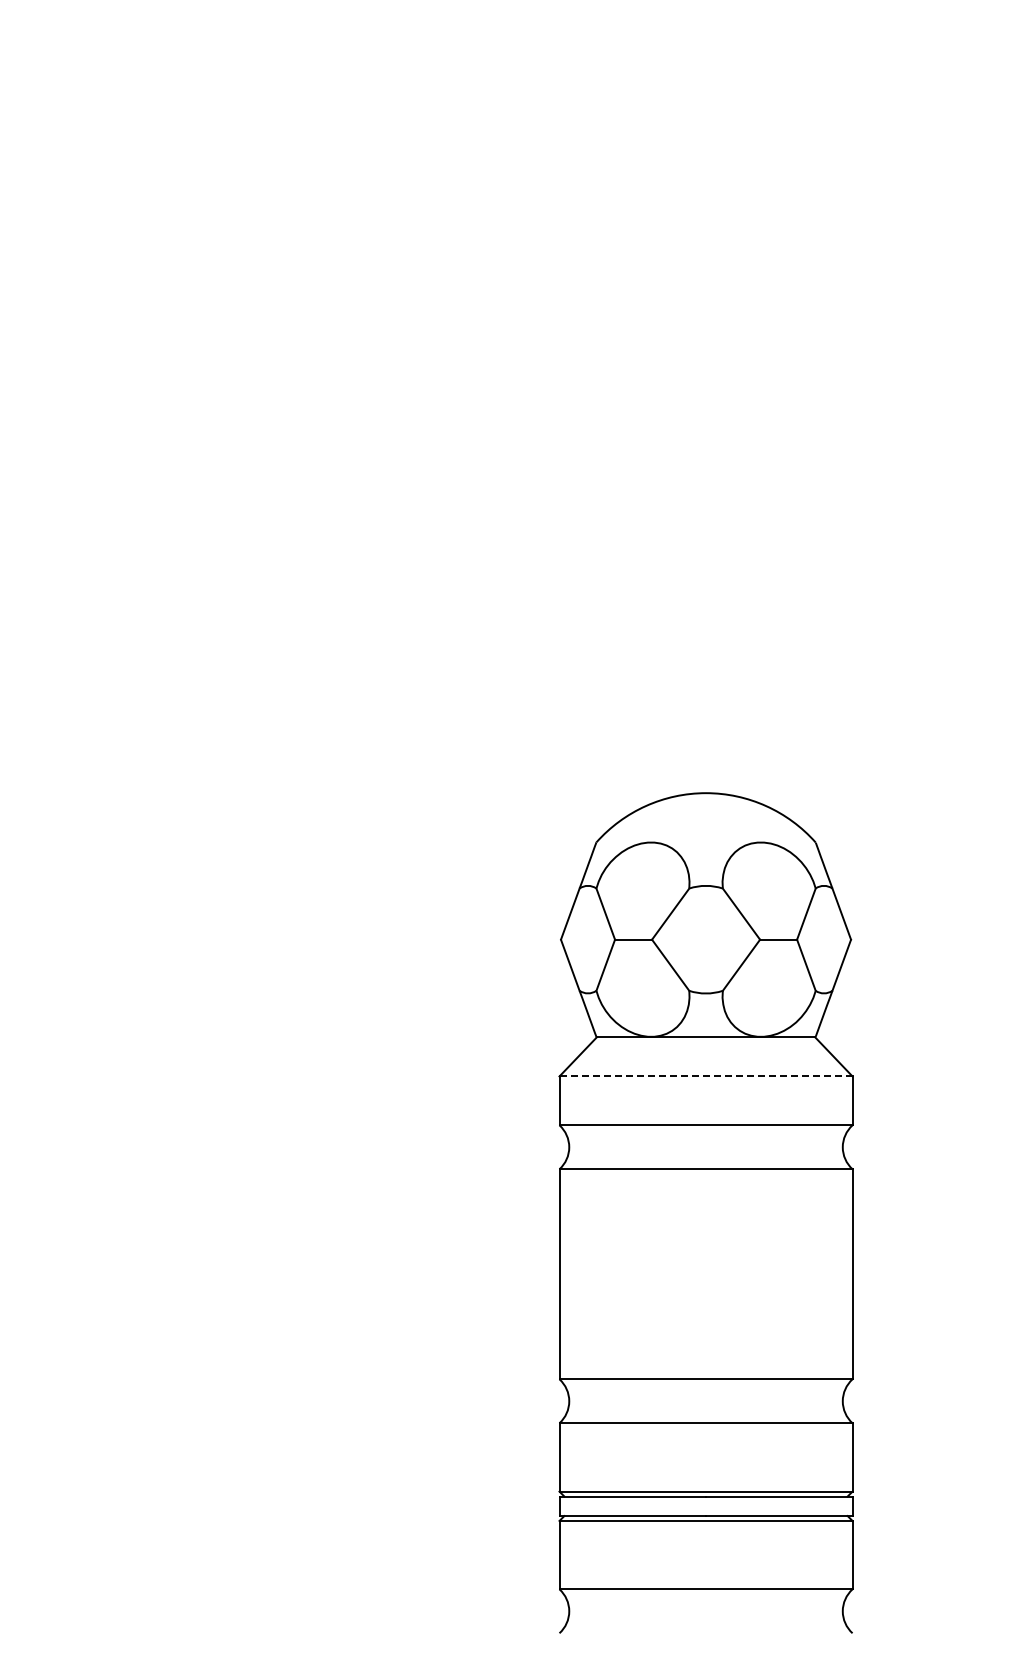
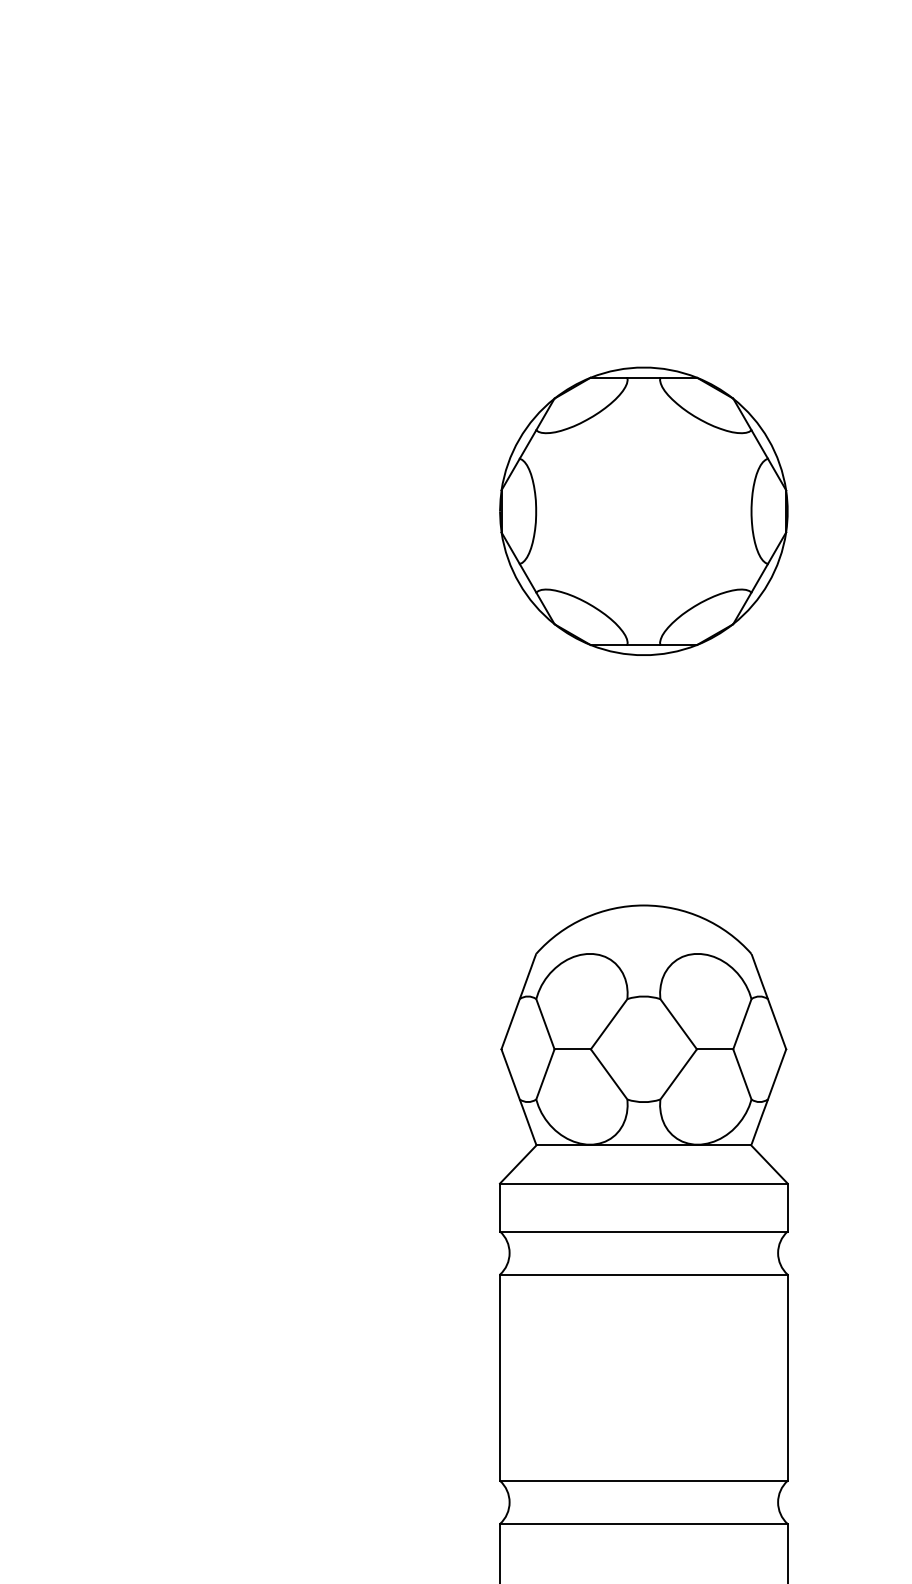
part: (705, 391) -> (643, 511), added
line: (706, 1076) -> (644, 1183), dashed -> solid

